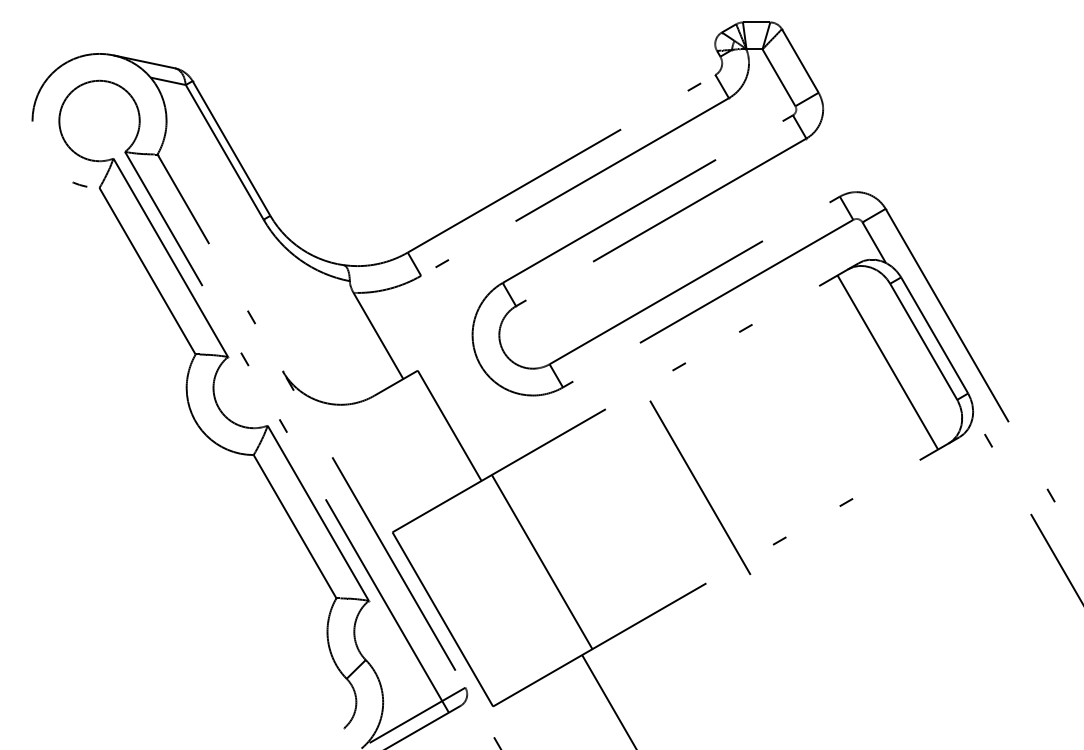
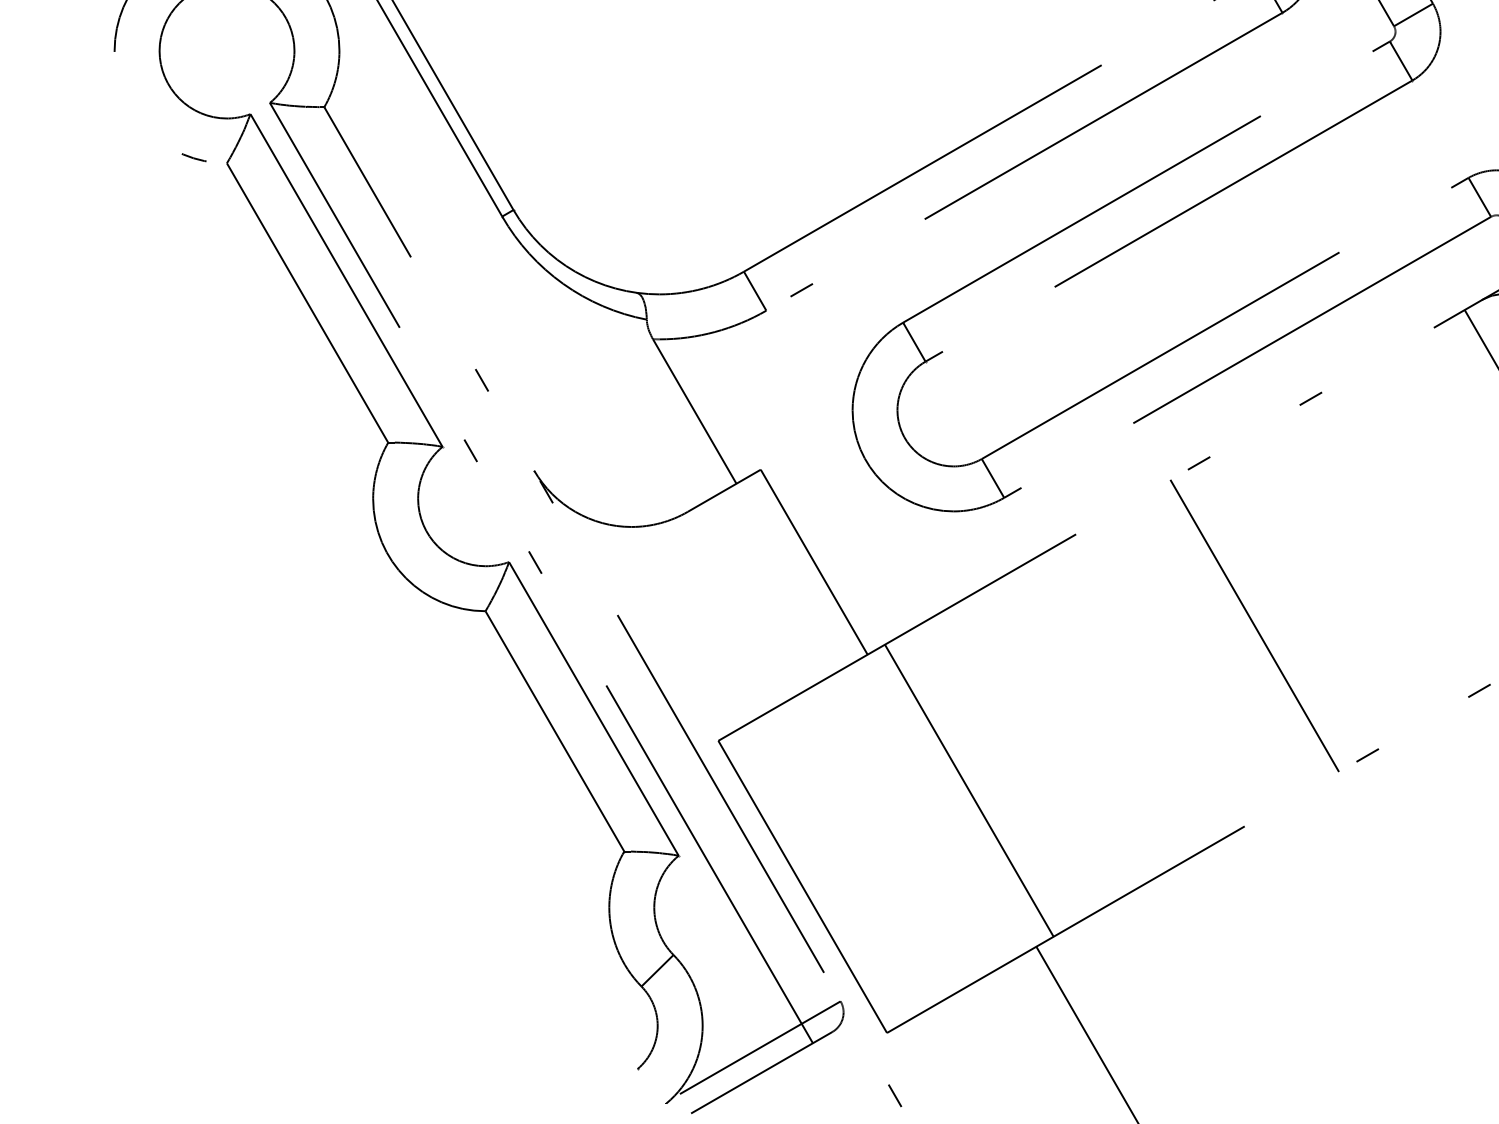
line: (700, 487) -> (1254, 625), moved

